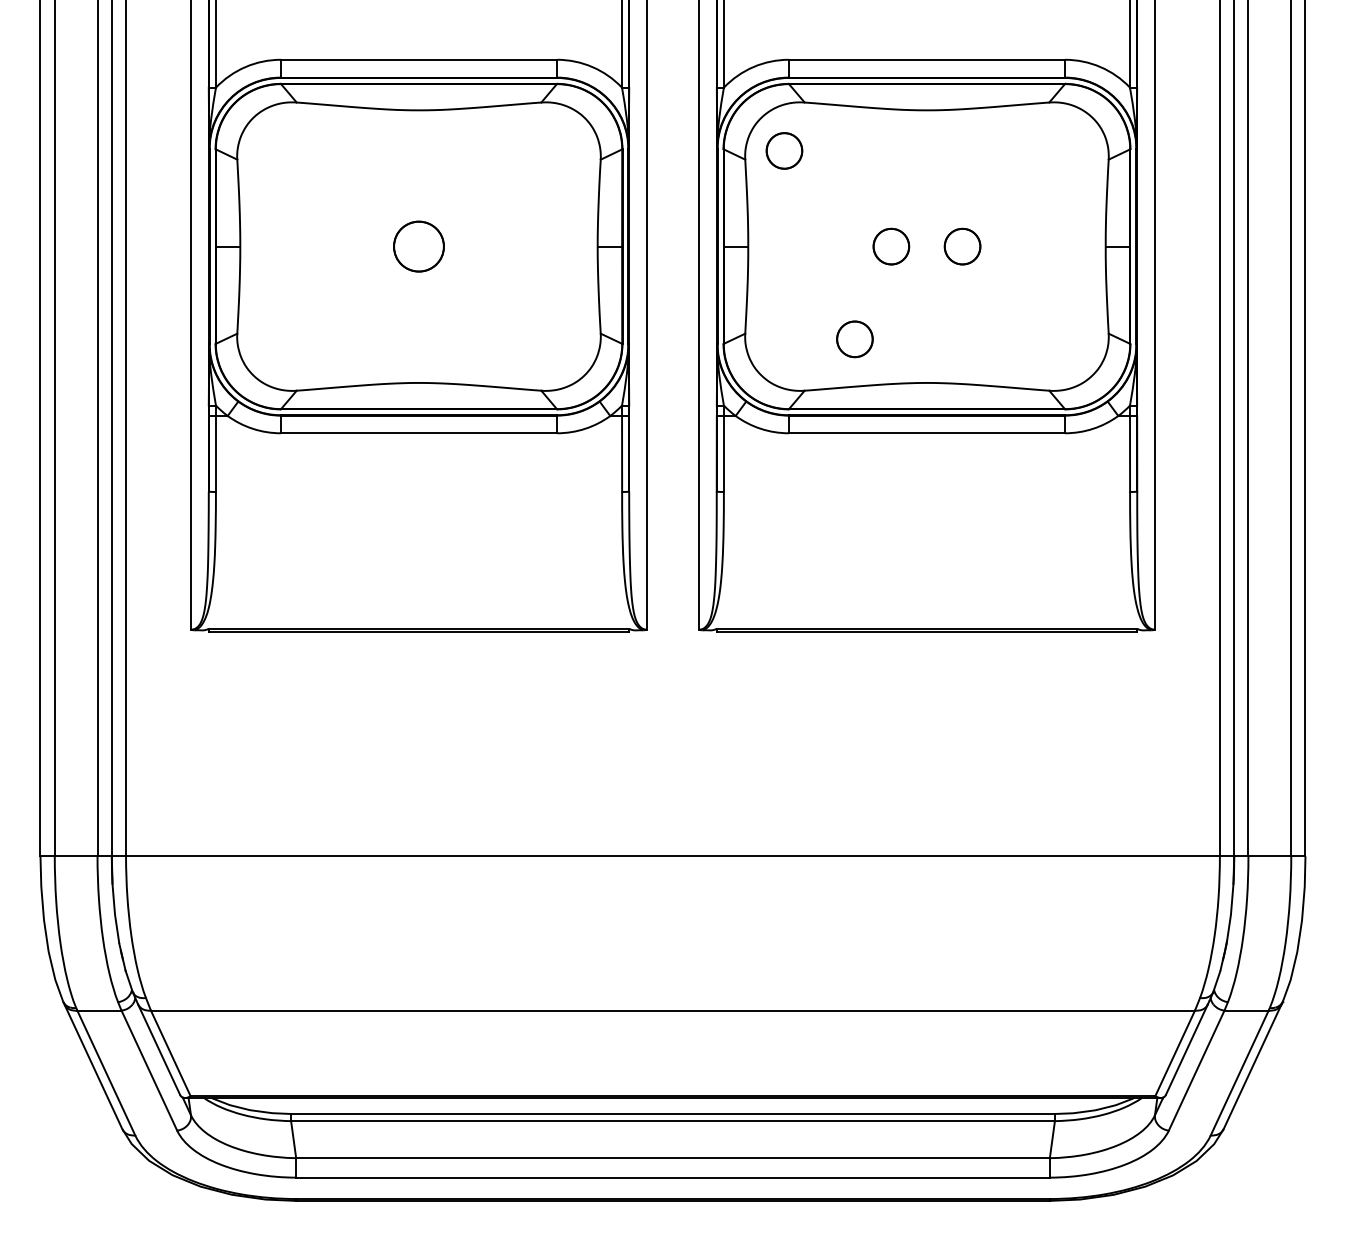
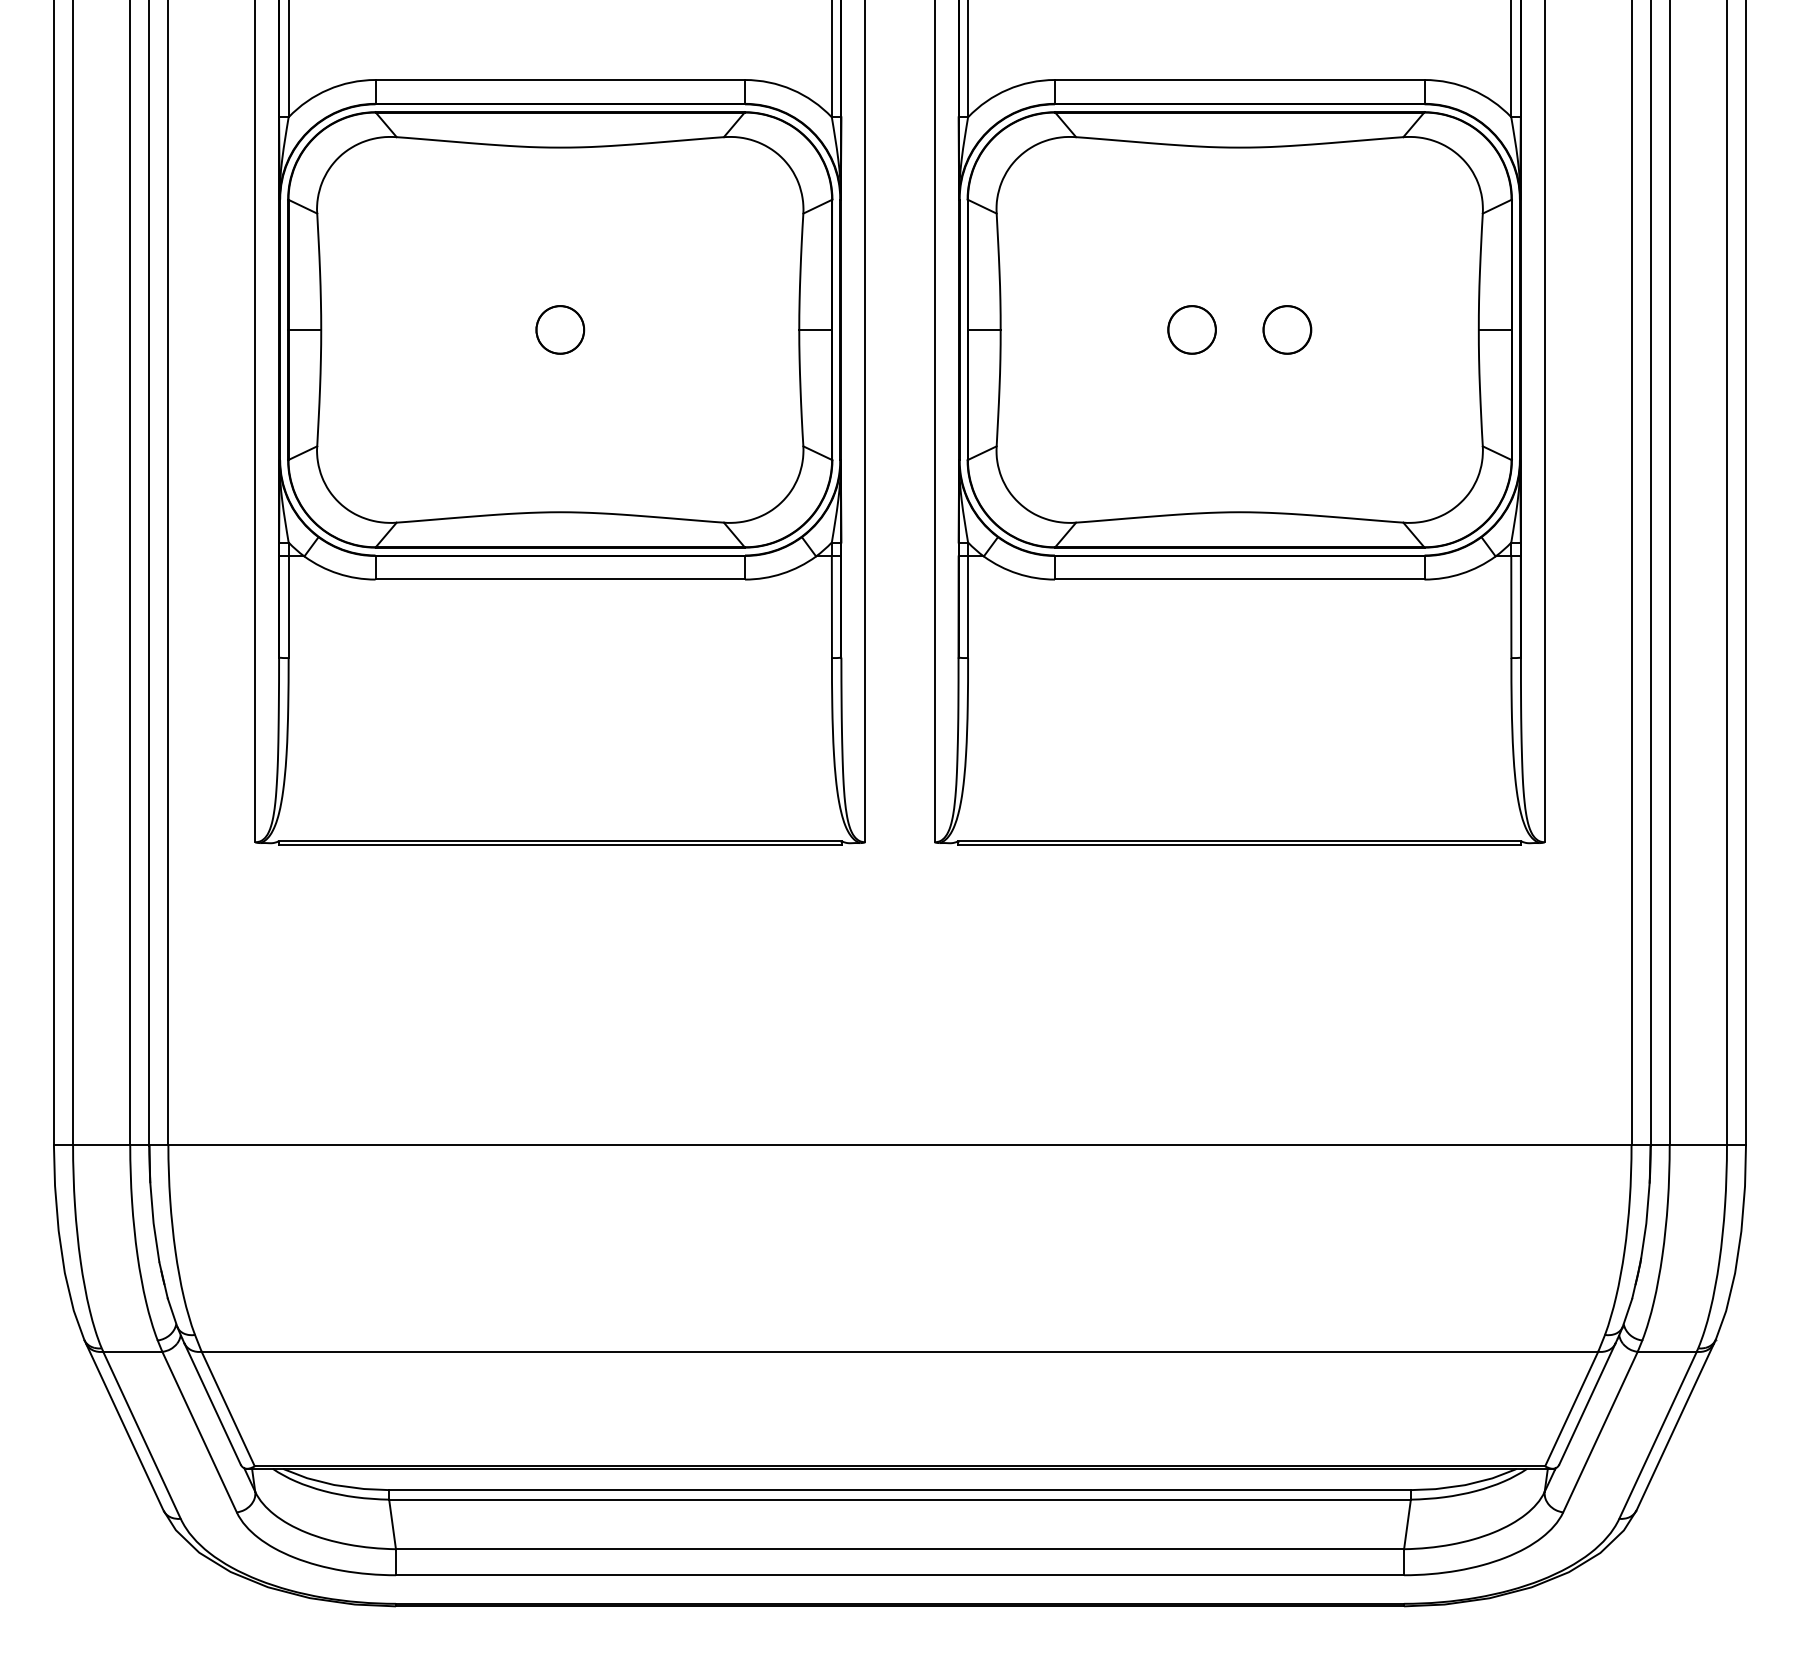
circle: (784, 150) -> (1048, 201), removed
part: (419, 246) -> (560, 329), size x0.71
part: (855, 339) -> (1143, 453), removed

